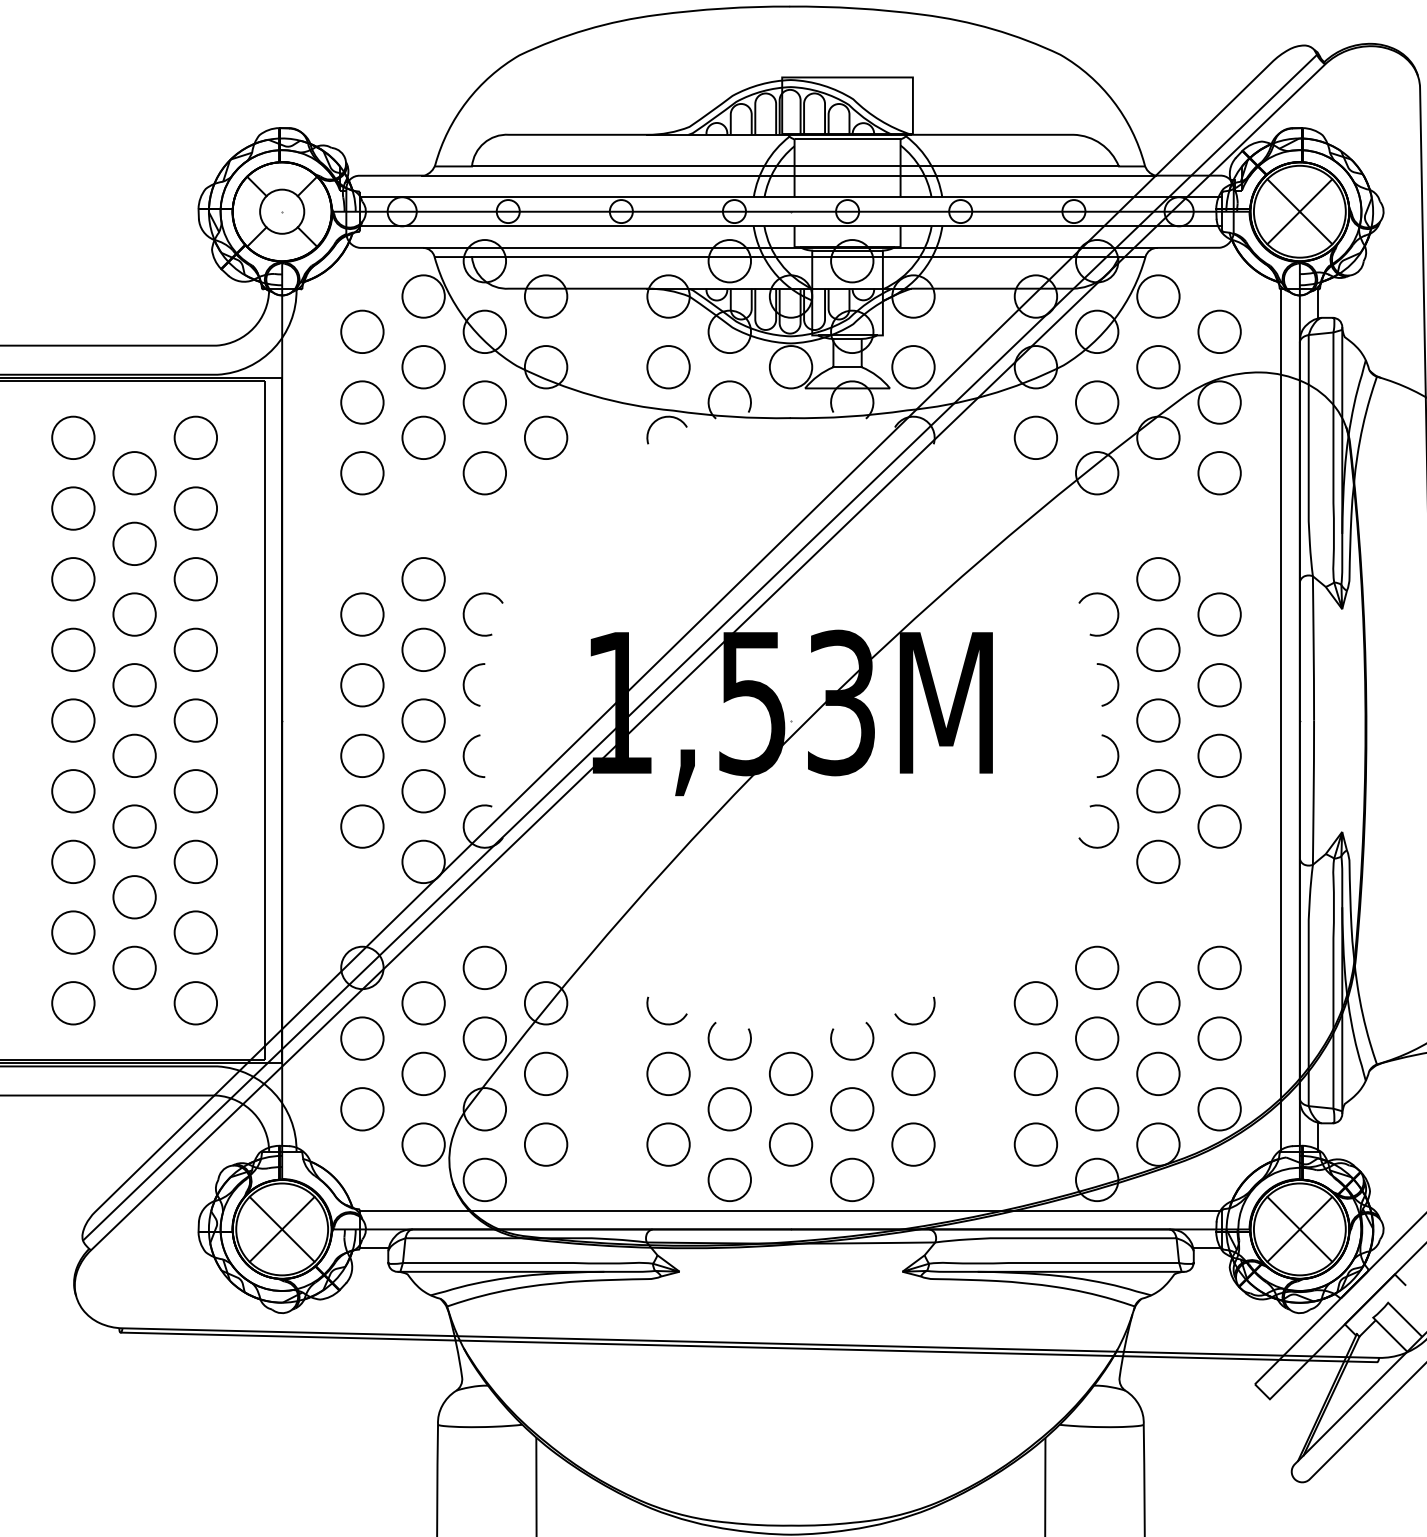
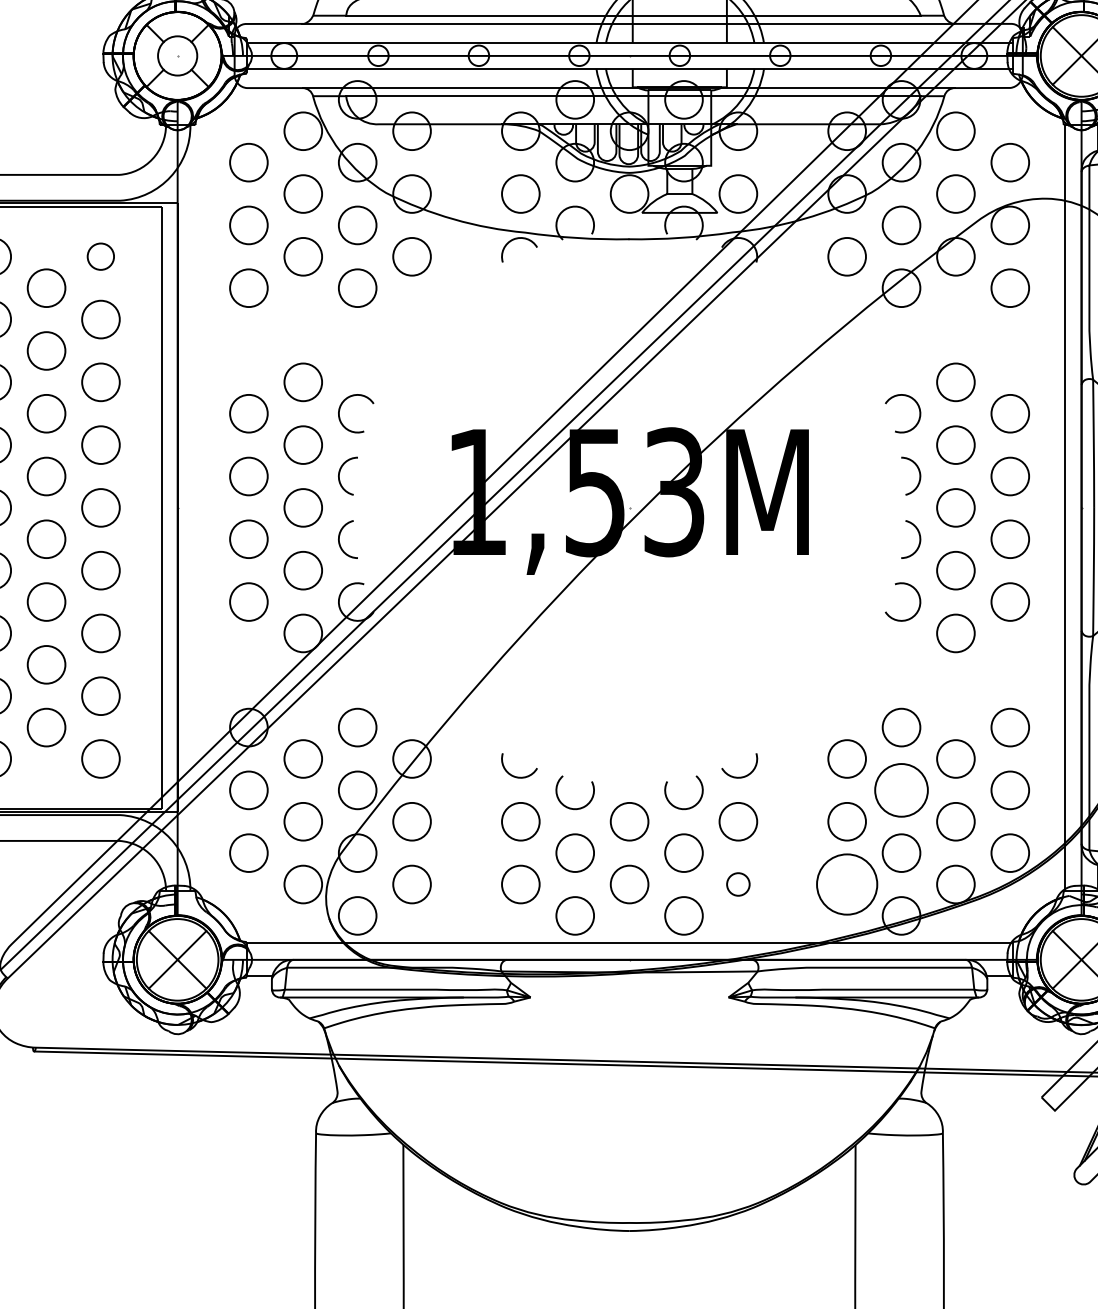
circle: (195, 437) -> (100, 256), size x0.7
circle: (1096, 1038) -> (900, 790), size x1.4
circle: (913, 1144) -> (738, 884), size x0.6
circle: (1035, 1144) -> (846, 884), size x1.6

